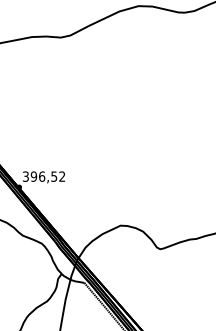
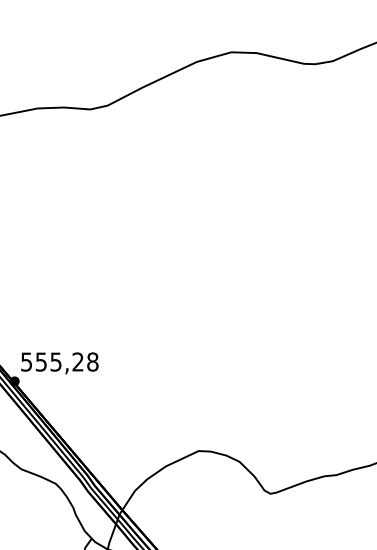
text: (44, 176) -> (60, 361), 396,52 -> 555,28

